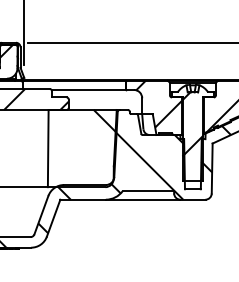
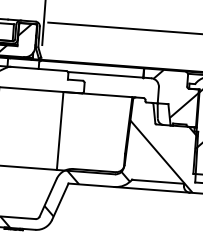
hatch: (36, 99) -> (52, 80), removed
hatch: (104, 120) -> (119, 106), removed

